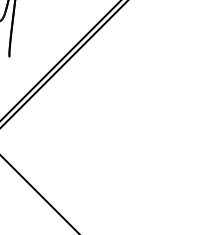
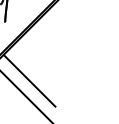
line: (58, 173) -> (29, 80), added

